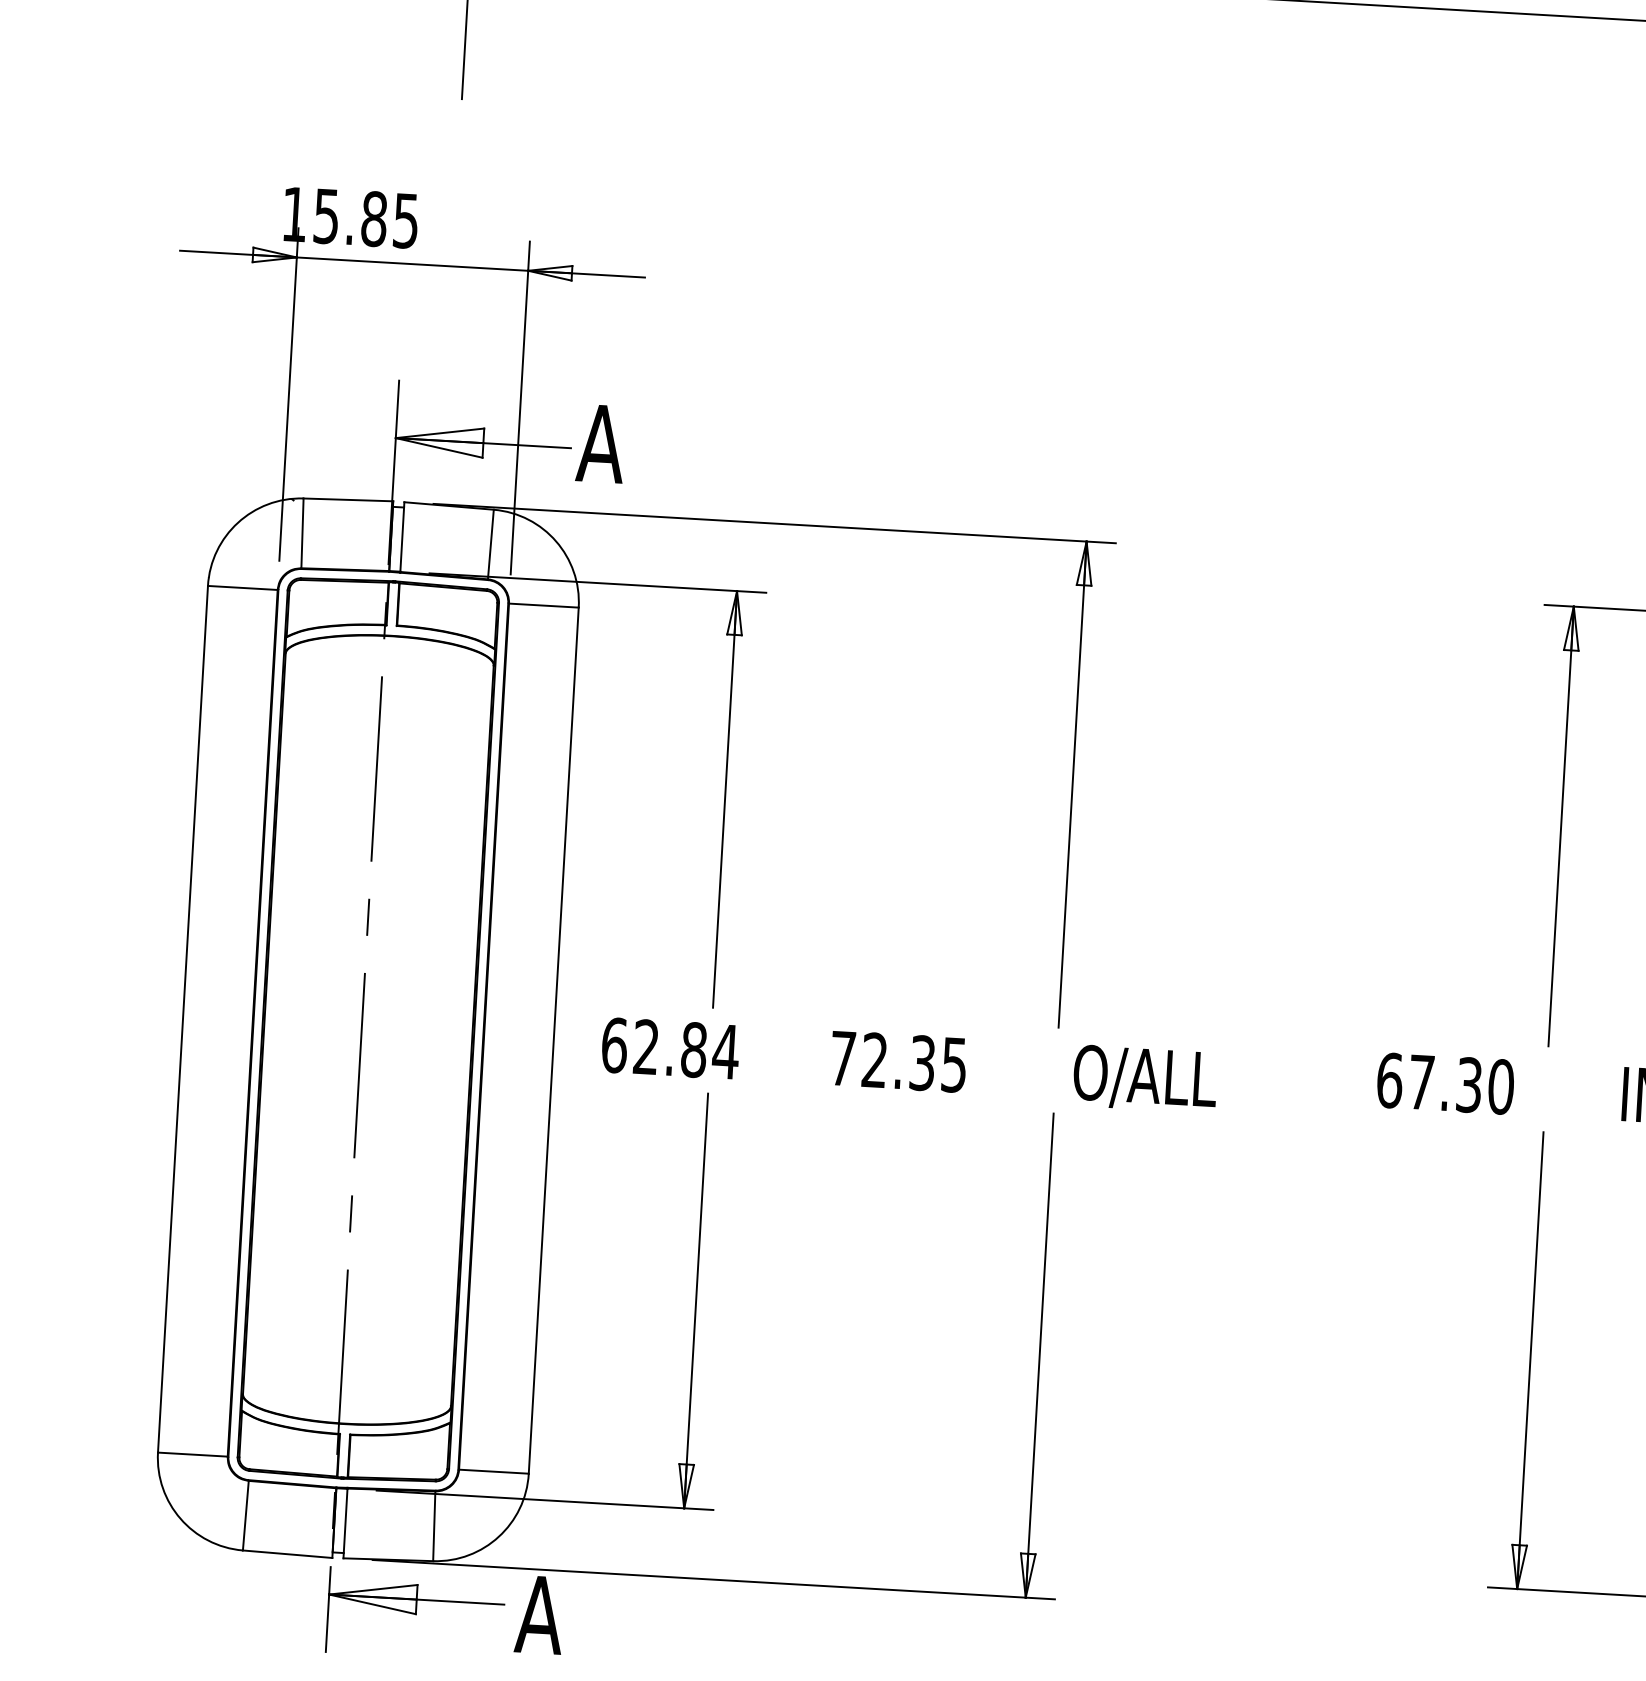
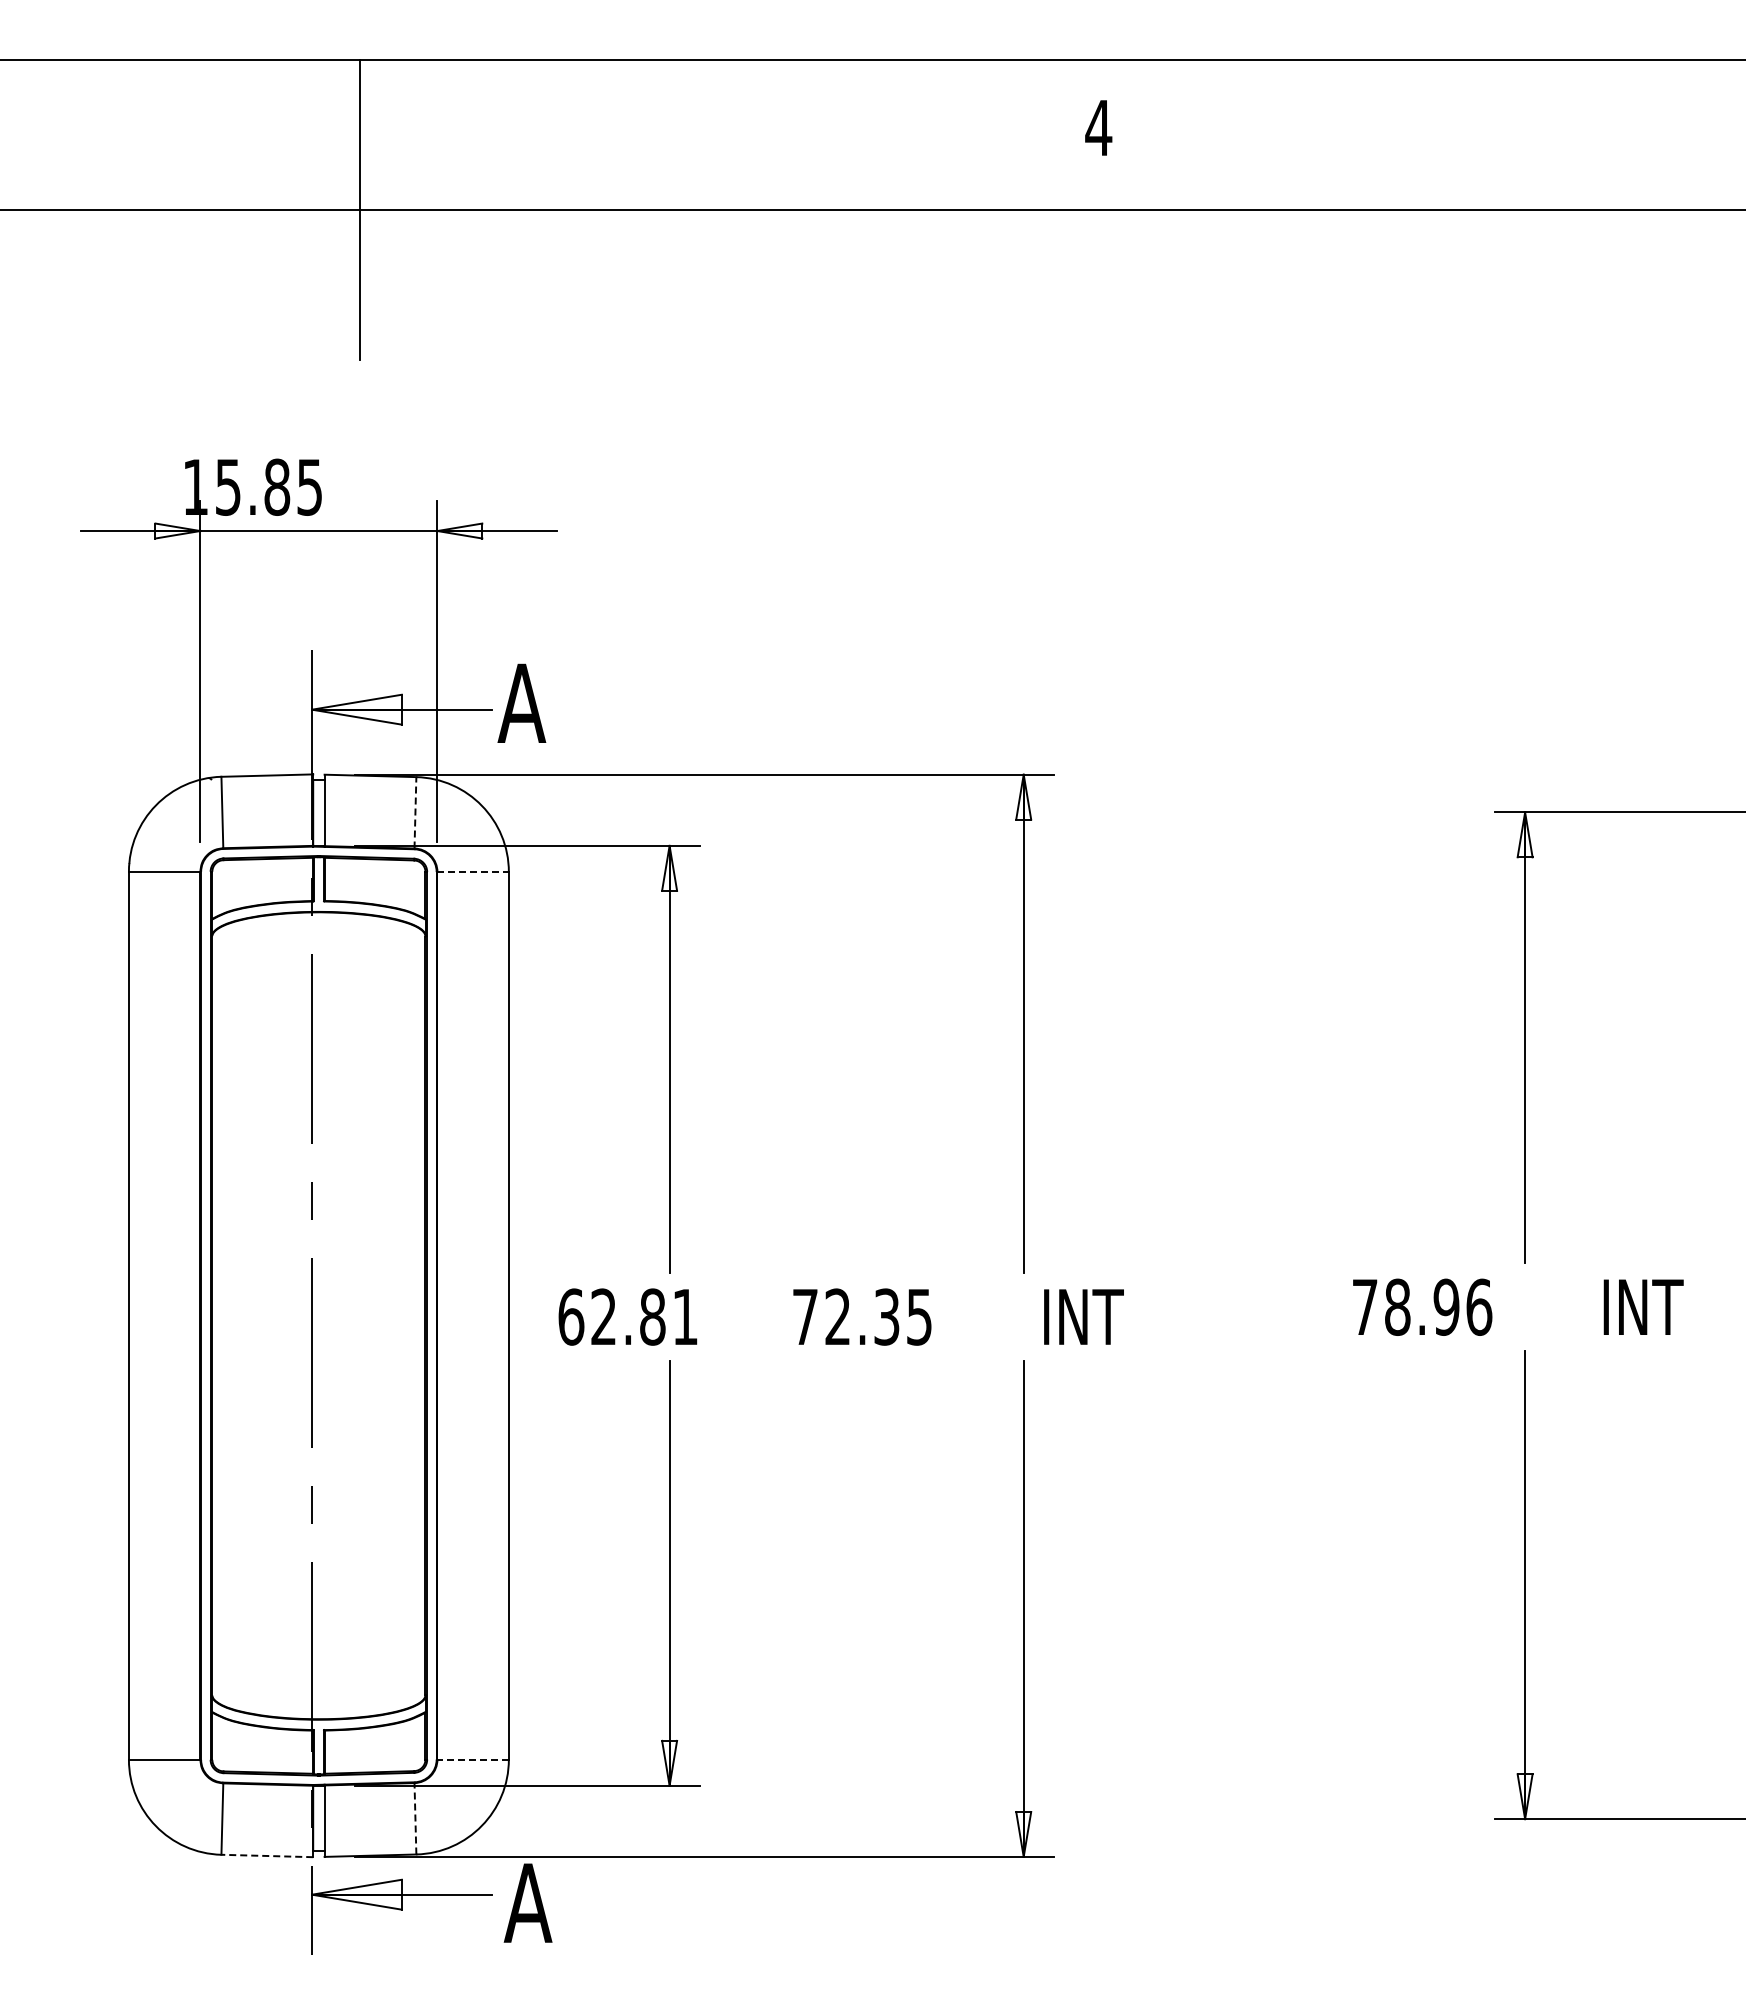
line: (490, 544) -> (415, 812), solid -> dashed
line: (544, 606) -> (473, 872), solid -> dashed
text: (725, 1051) -> (684, 1316), 62.84 -> 62.81
text: (1145, 1078) -> (1115, 1319), O/ALL -> INT
text: (1445, 1082) -> (1422, 1306), 67.30 -> 78.96
line: (494, 1471) -> (473, 1759), solid -> dashed
line: (434, 1525) -> (415, 1818), solid -> dashed
line: (287, 1553) -> (267, 1855), solid -> dashed

